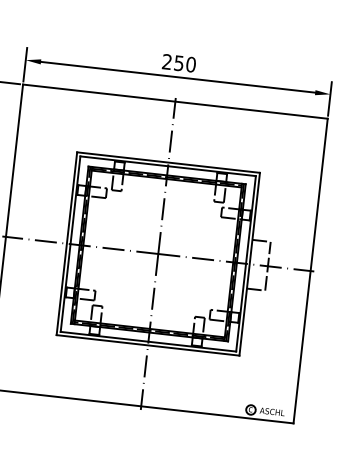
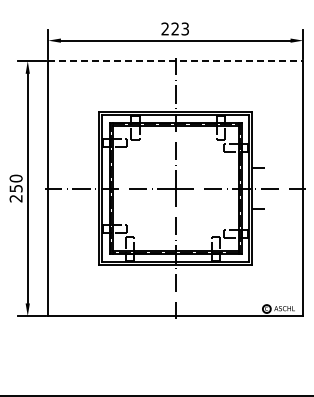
text: (185, 63) -> (180, 28), 250 -> 223
line: (175, 102) -> (175, 61), solid -> dashed
line: (267, 266) -> (267, 188), removed

